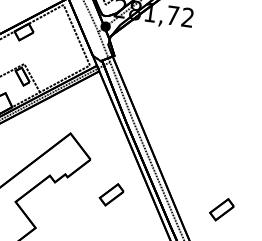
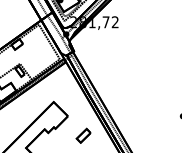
part: (221, 209) -> (151, 135), removed

